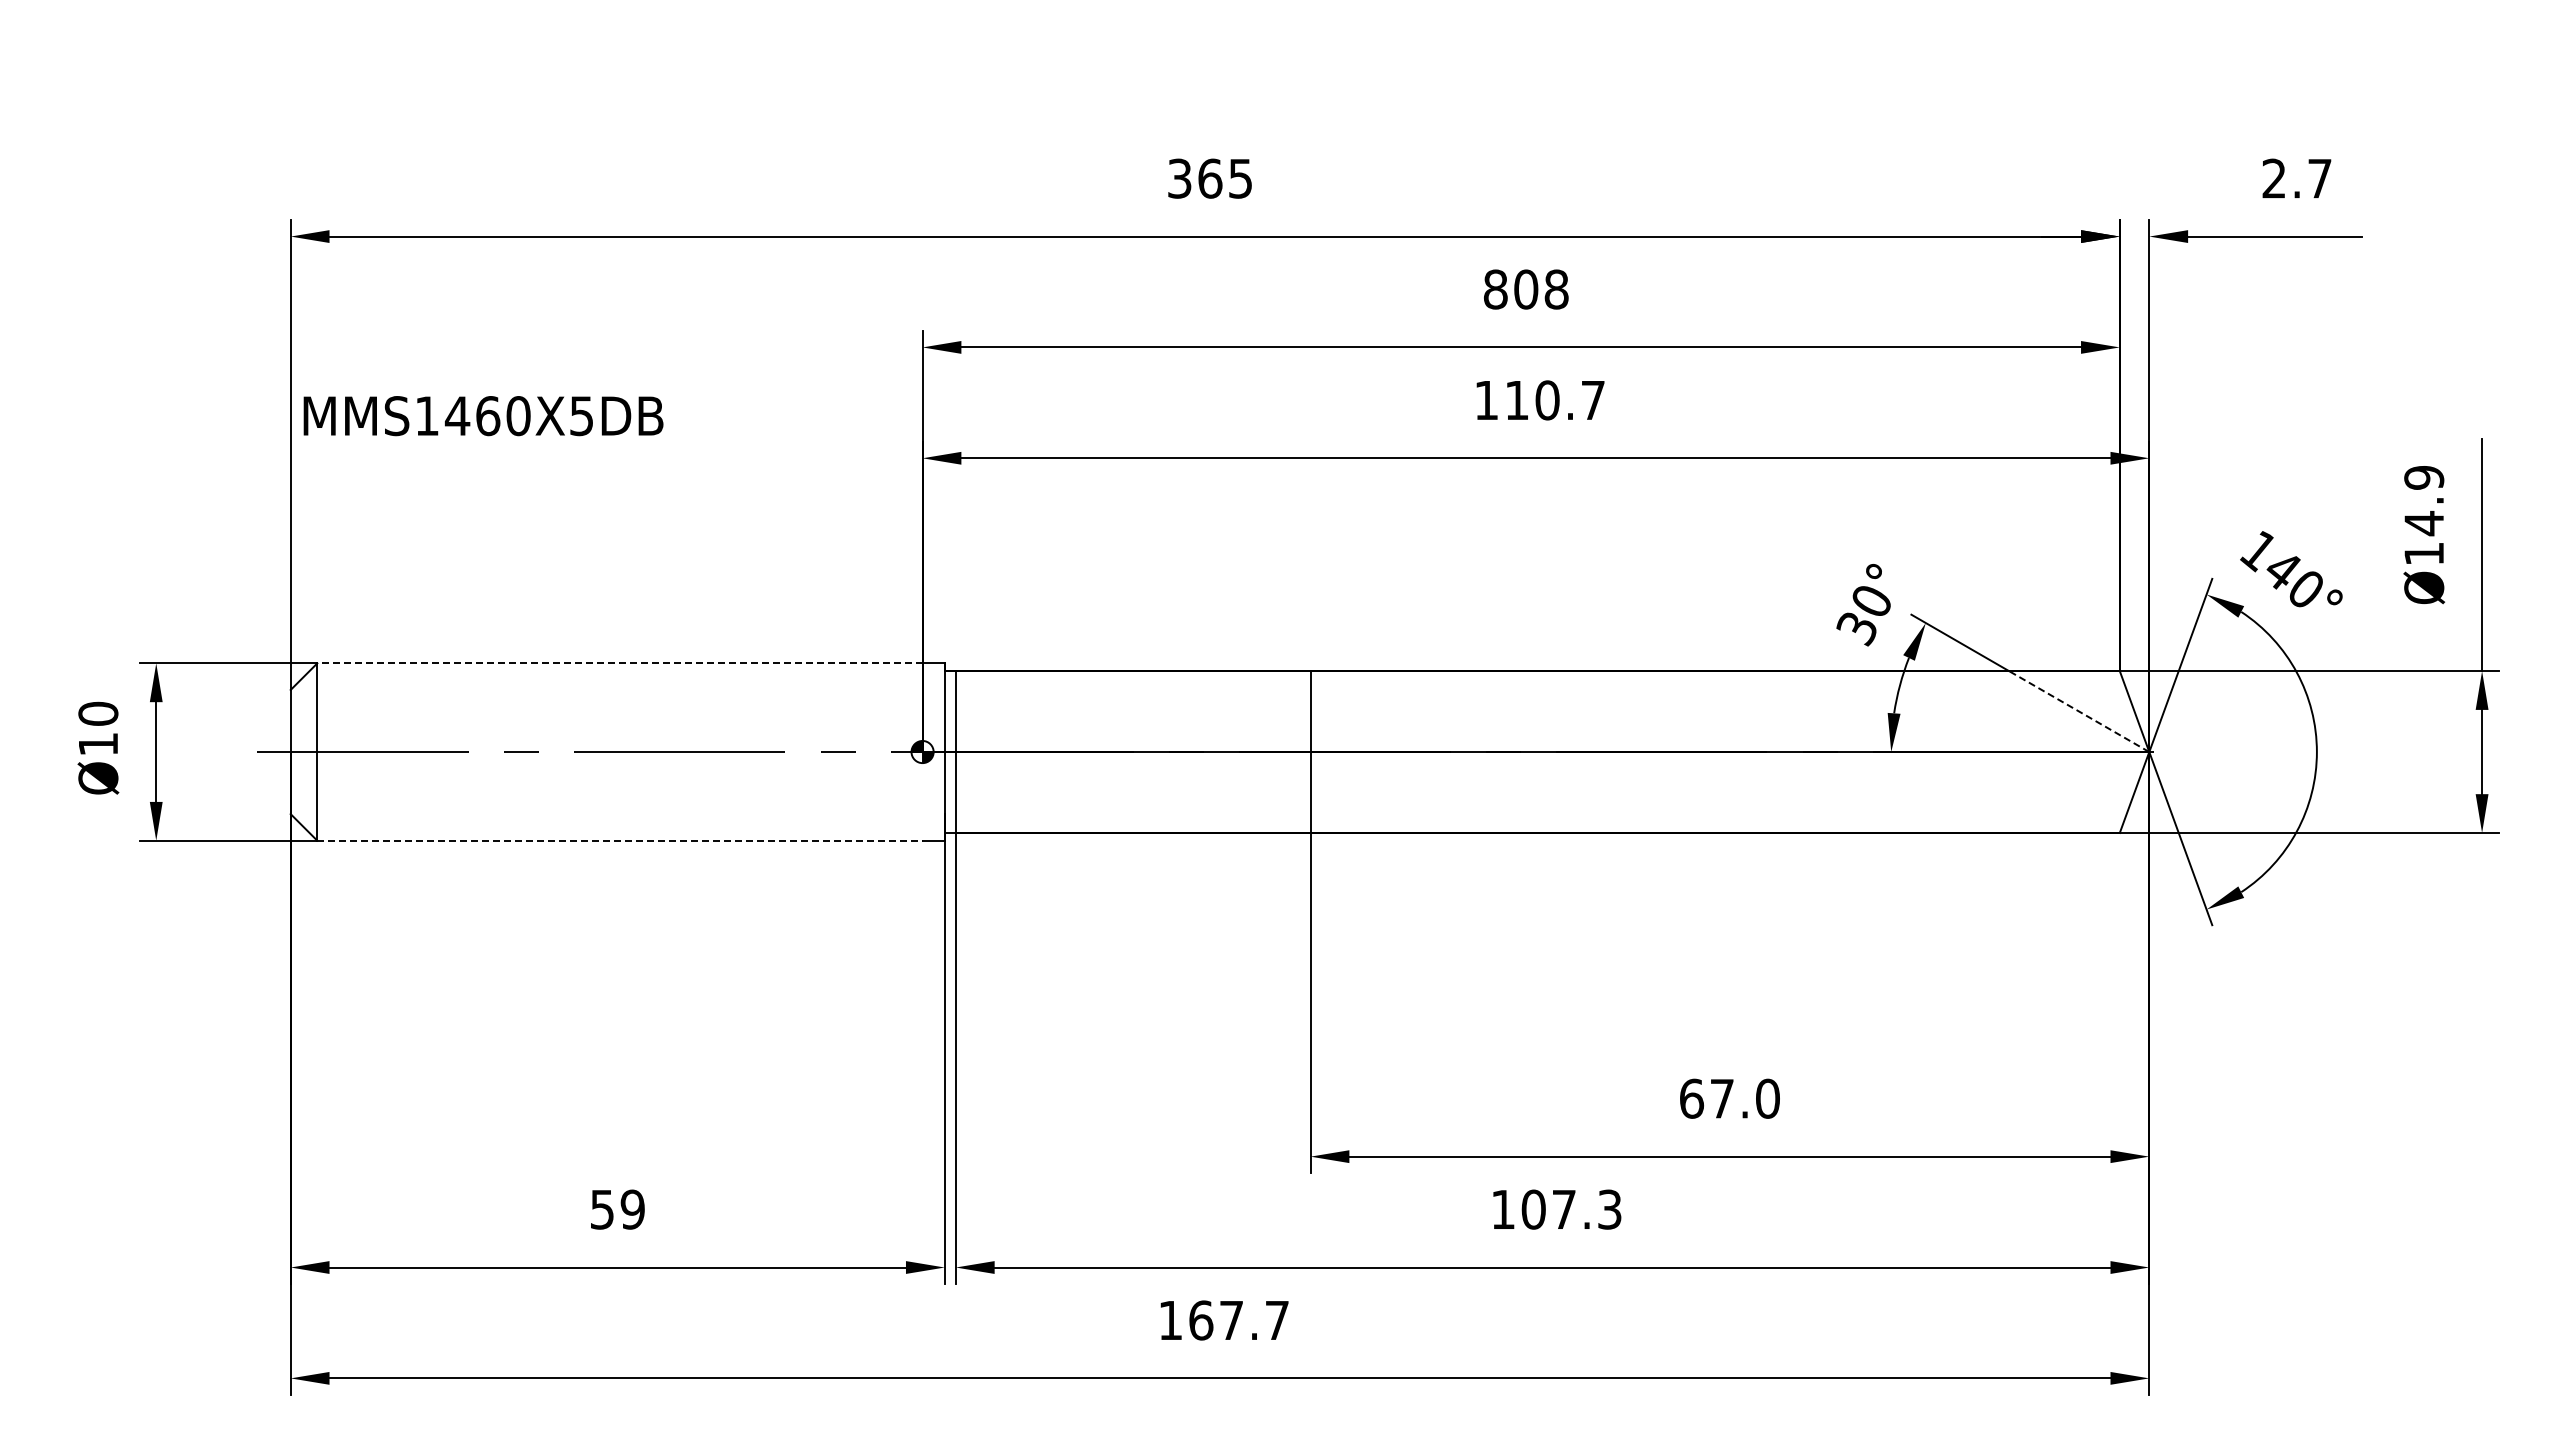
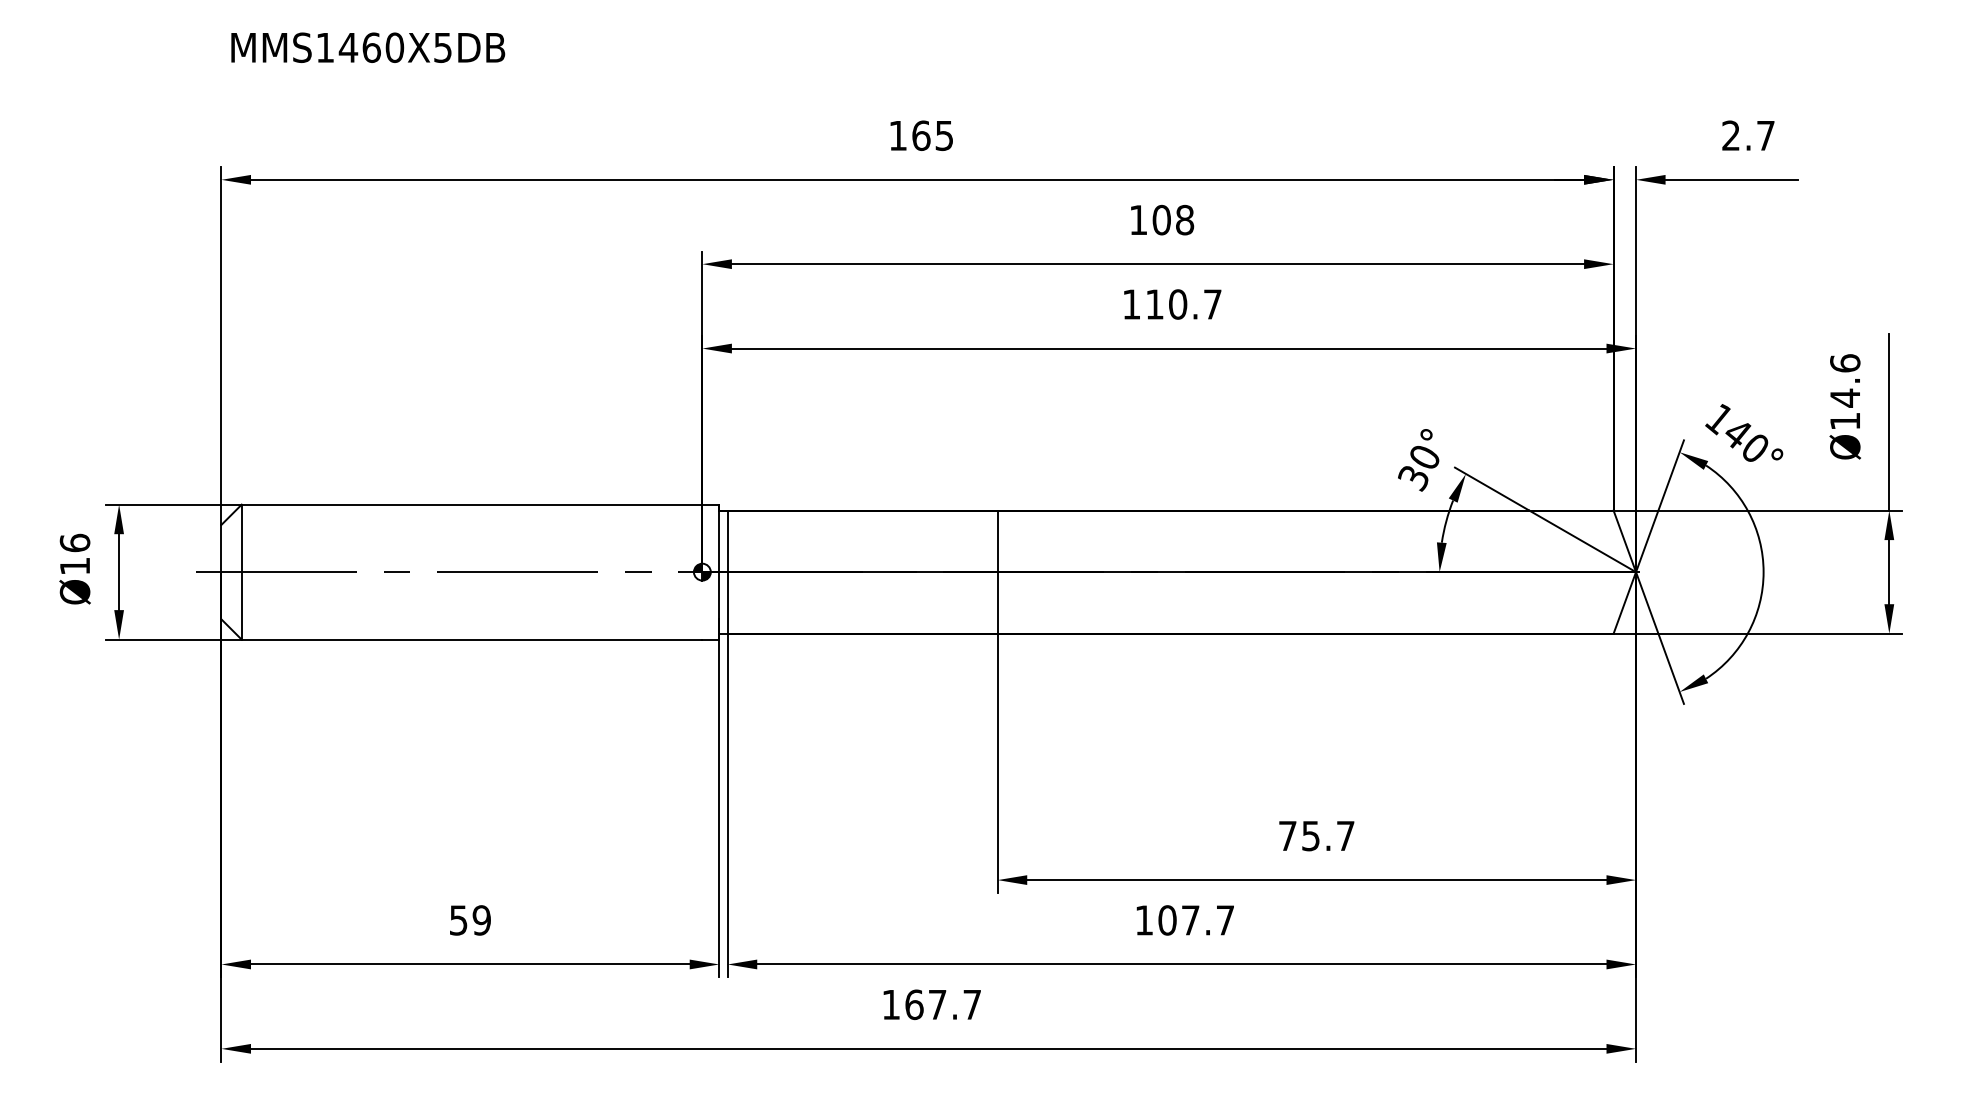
text: (1179, 178) -> (897, 135), 365 -> 165
text: (1495, 289) -> (1138, 220), 808 -> 108
text: (483, 416) -> (368, 48), moved
text: (2424, 477) -> (1845, 363), Ø14.9 -> Ø14.6
line: (619, 663) -> (471, 504), dashed -> solid
line: (2079, 711) -> (1582, 541), dashed -> solid
text: (98, 713) -> (75, 542), Ø10 -> Ø16
line: (619, 840) -> (471, 639), dashed -> solid
text: (1729, 1098) -> (1316, 835), 67.0 -> 75.7
text: (1609, 1209) -> (1225, 920), 107.3 -> 107.7

